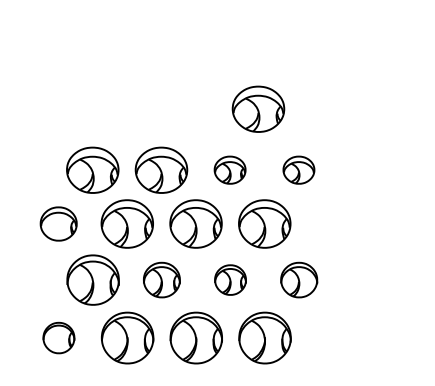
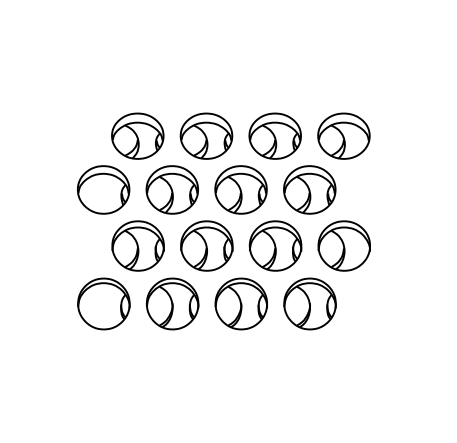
part: (258, 108) -> (303, 74), removed
part: (229, 169) -> (274, 135), size x1.67
part: (298, 169) -> (343, 135), size x1.67
part: (58, 223) -> (103, 189), size x1.43
part: (161, 279) -> (206, 245), size x1.43
part: (230, 279) -> (275, 245), size x1.67
part: (298, 279) -> (343, 245), size x1.43
part: (58, 337) -> (103, 303), size x1.67

